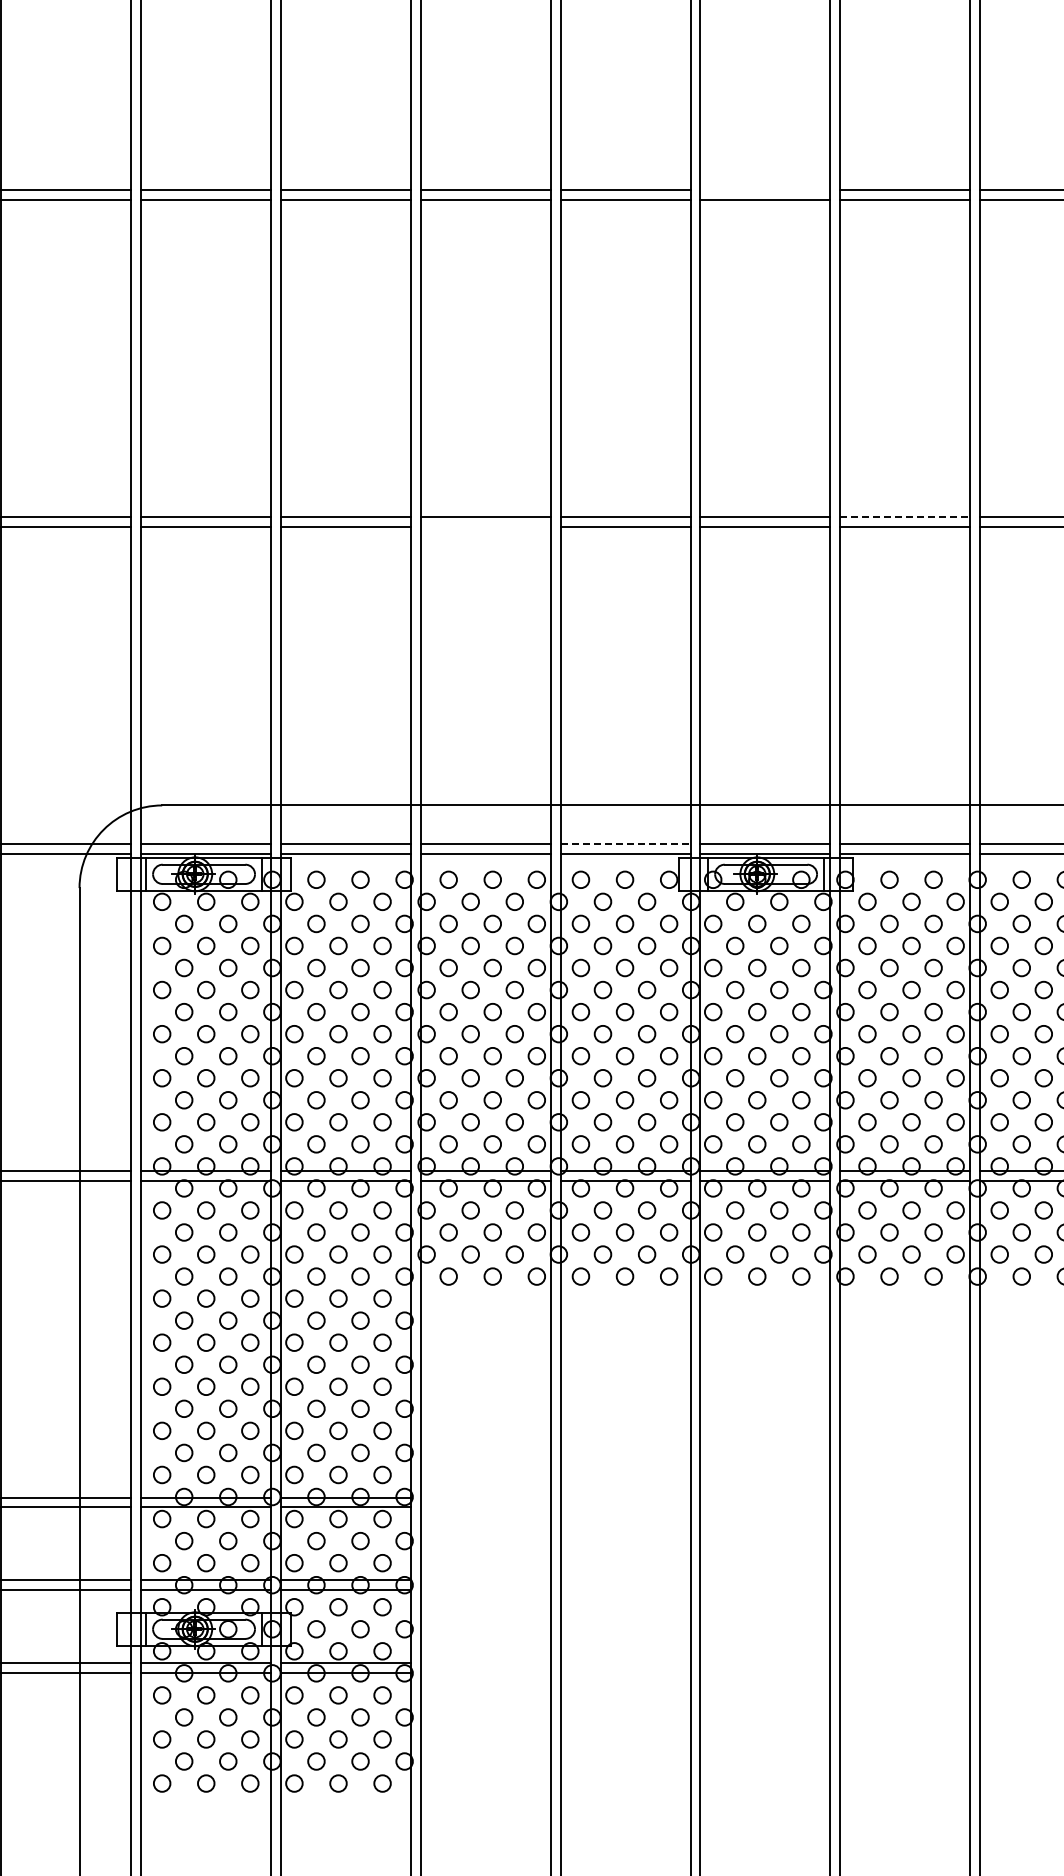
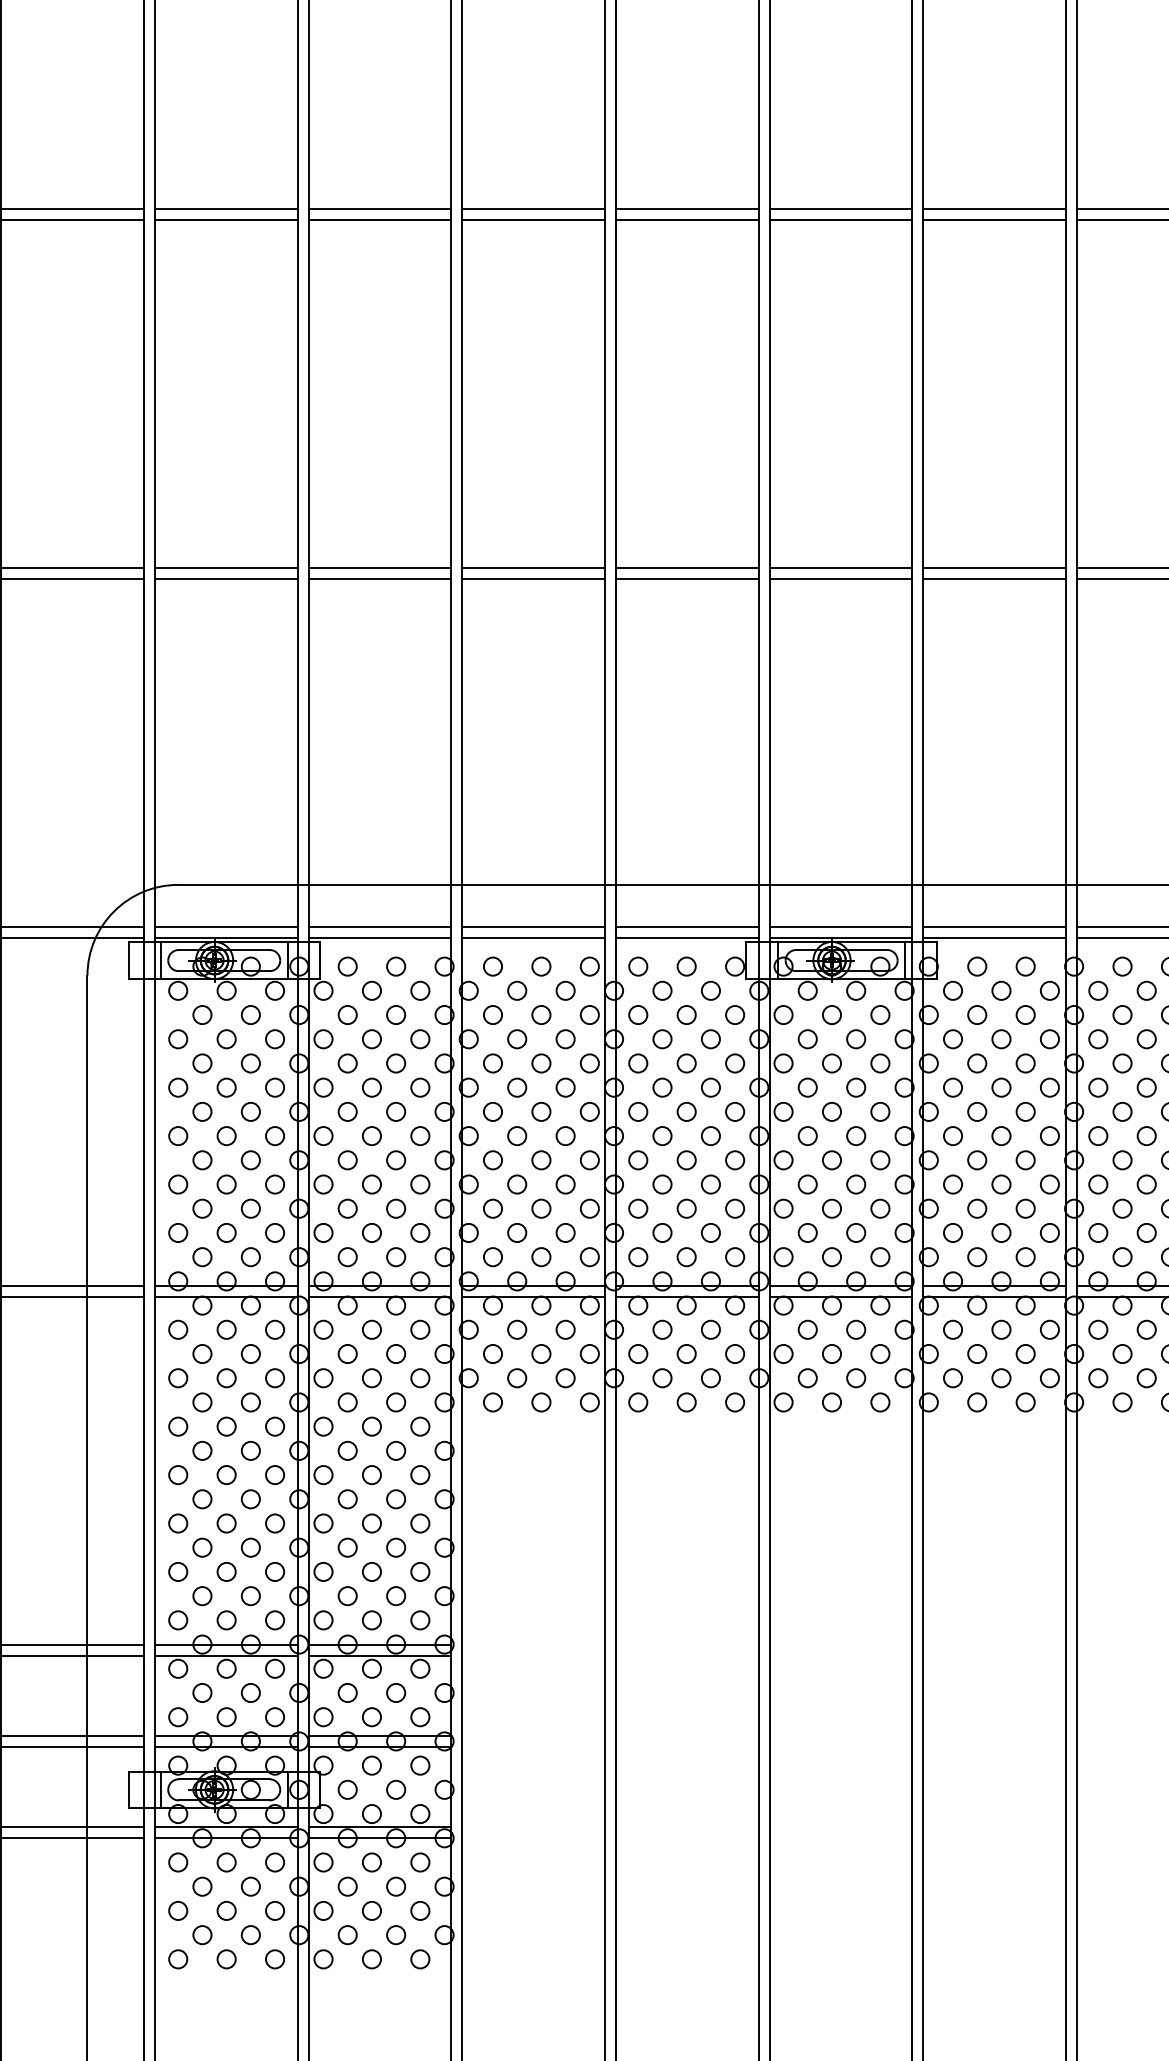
line: (765, 190) -> (840, 209), added
line: (905, 516) -> (994, 567), dashed -> solid
line: (485, 526) -> (533, 578), added
line: (625, 843) -> (687, 926), dashed -> solid

